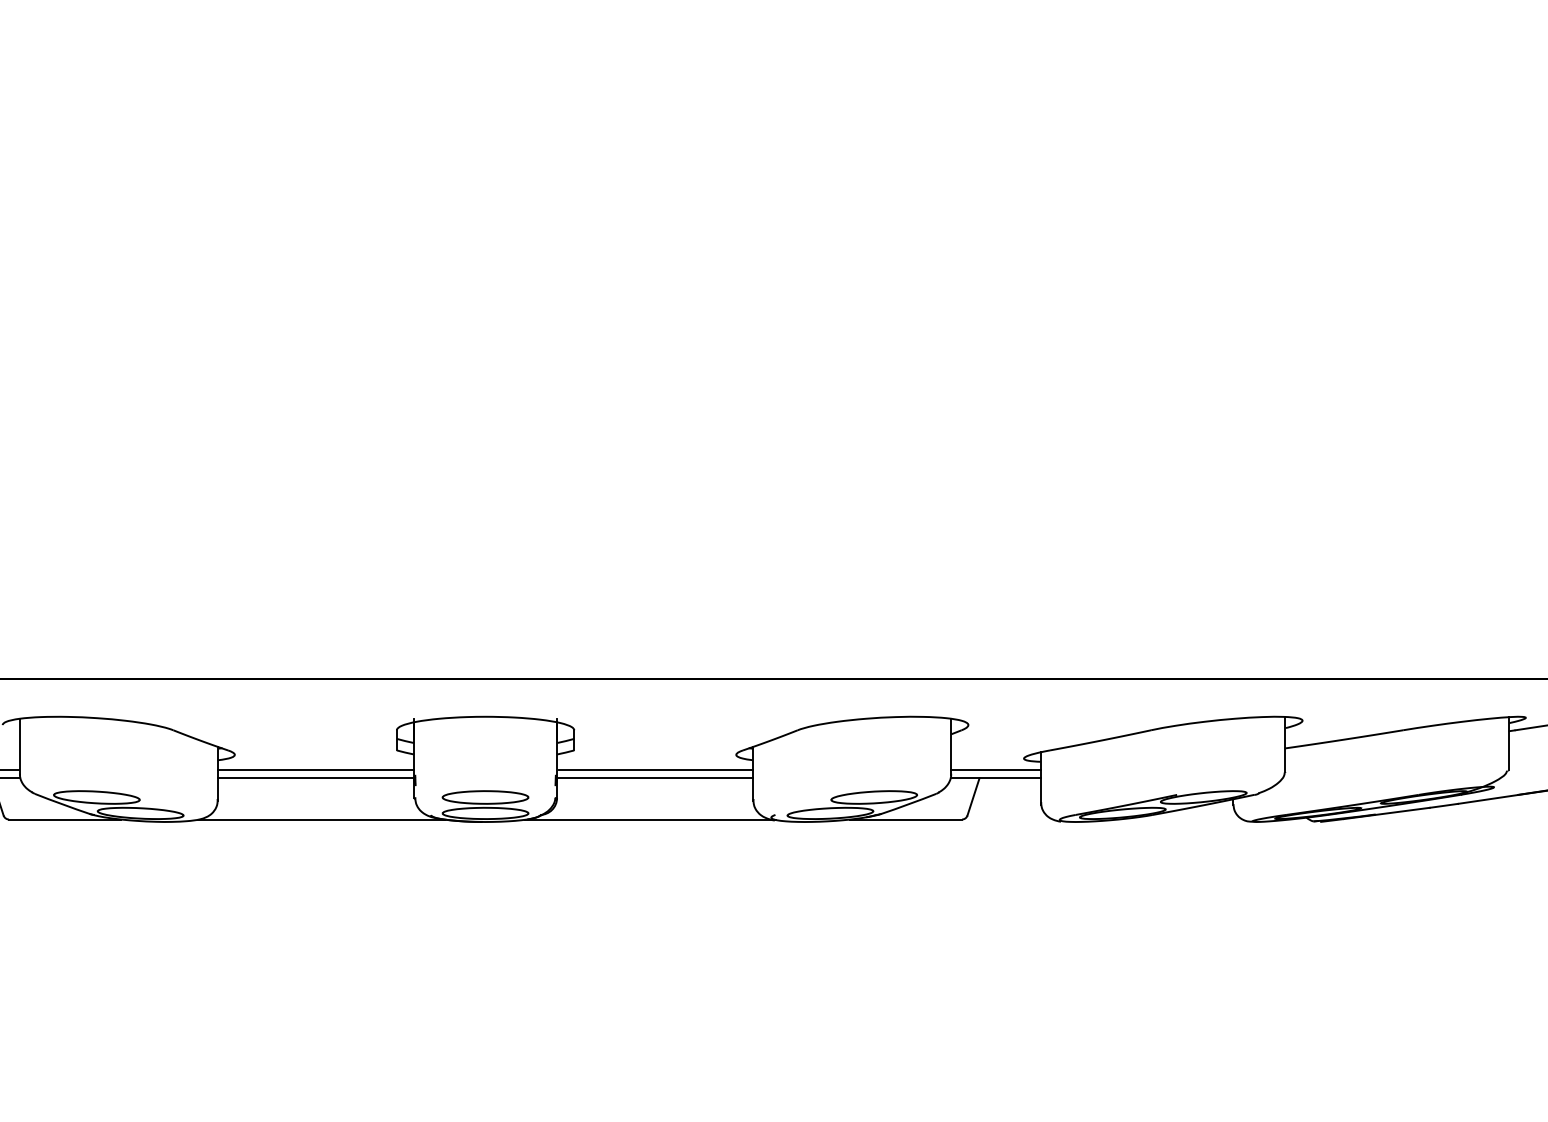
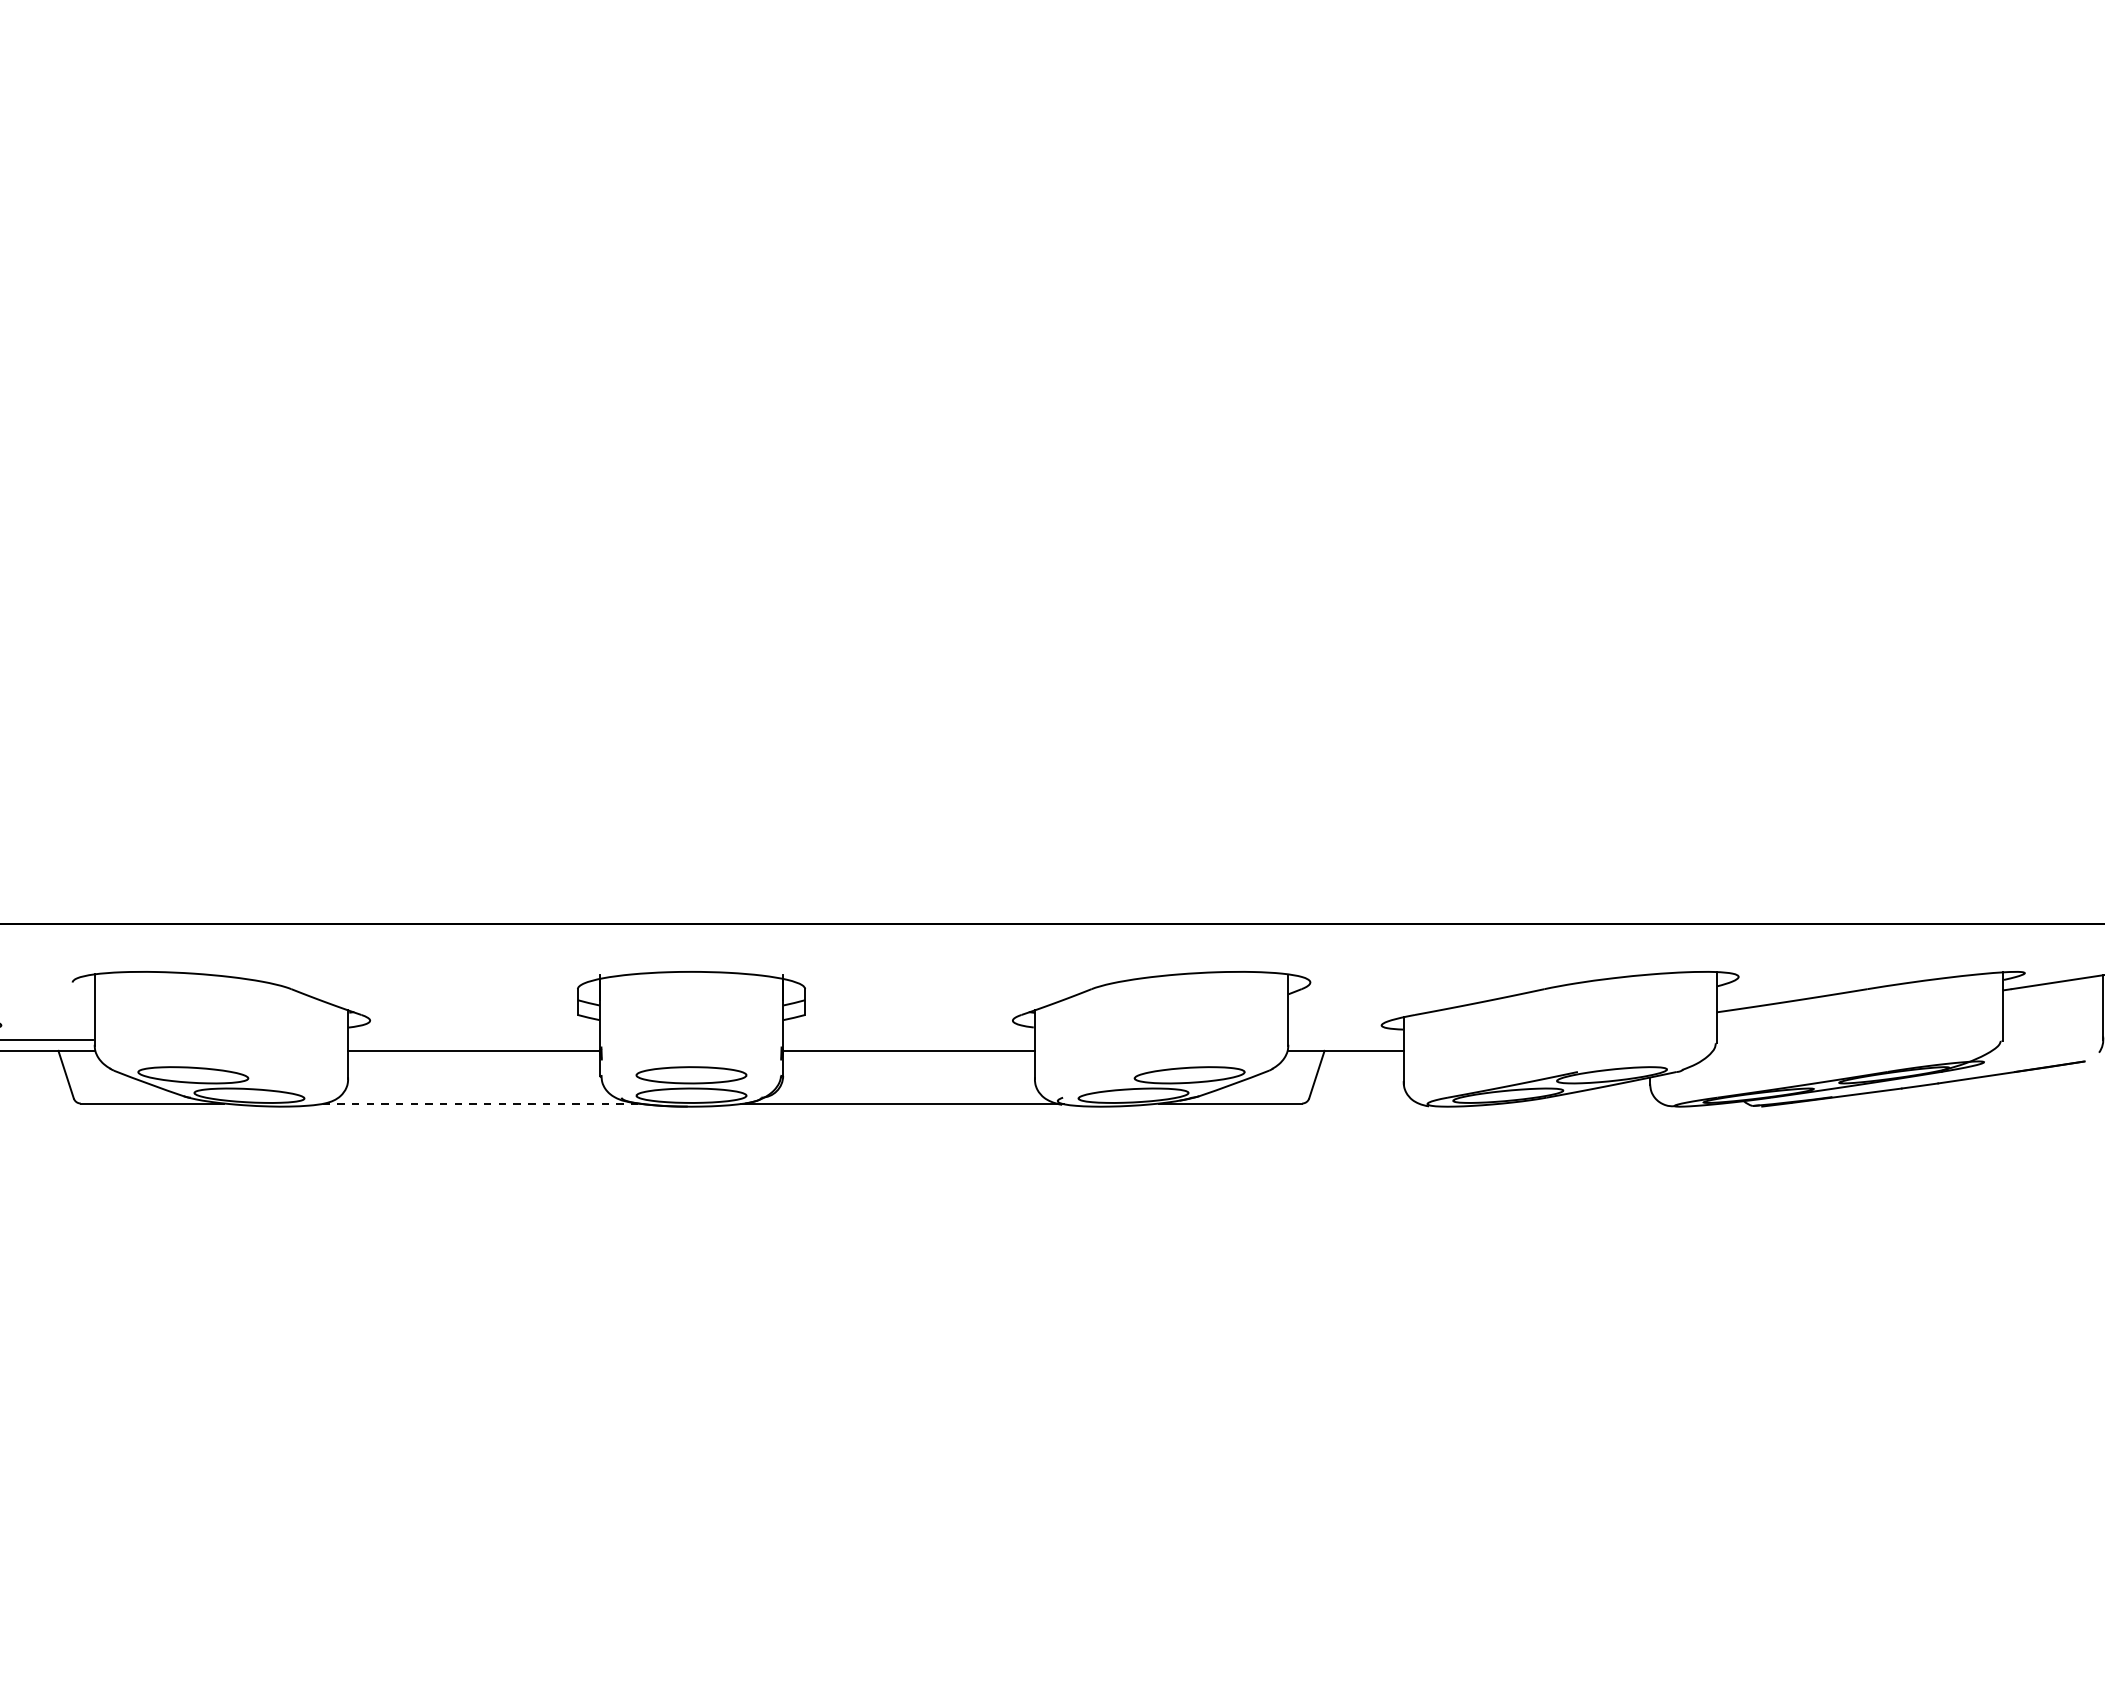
line: (315, 769) -> (473, 1039), removed
line: (655, 769) -> (909, 1039), removed
line: (995, 769) -> (1345, 1039), removed
line: (321, 819) -> (481, 1103), solid -> dashed

